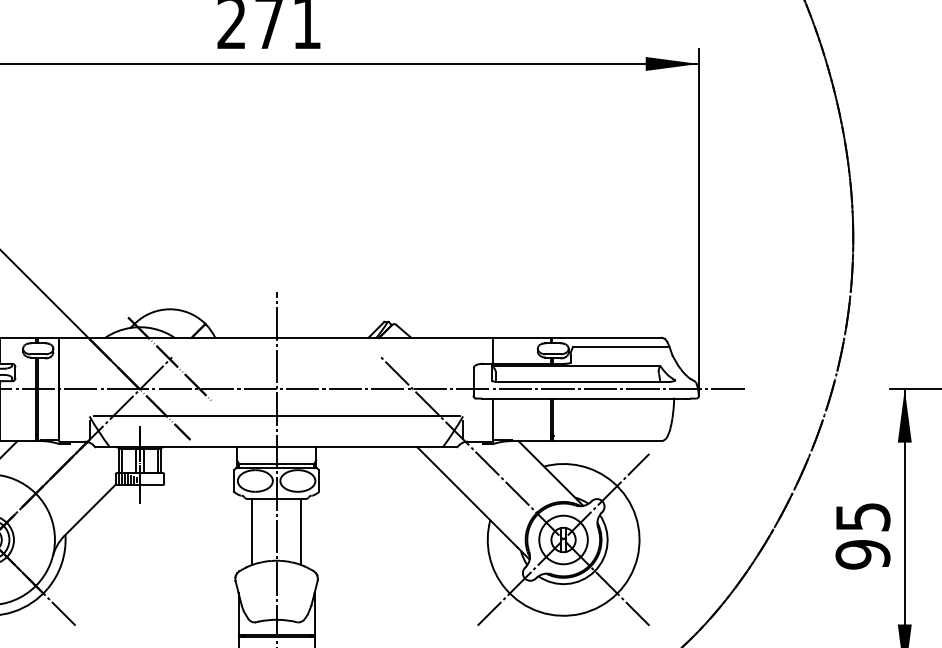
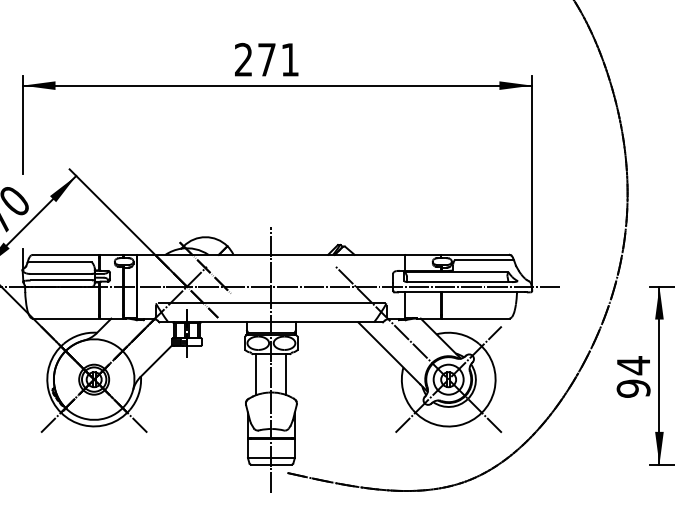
text: (862, 517) -> (633, 365), 95 -> 94

